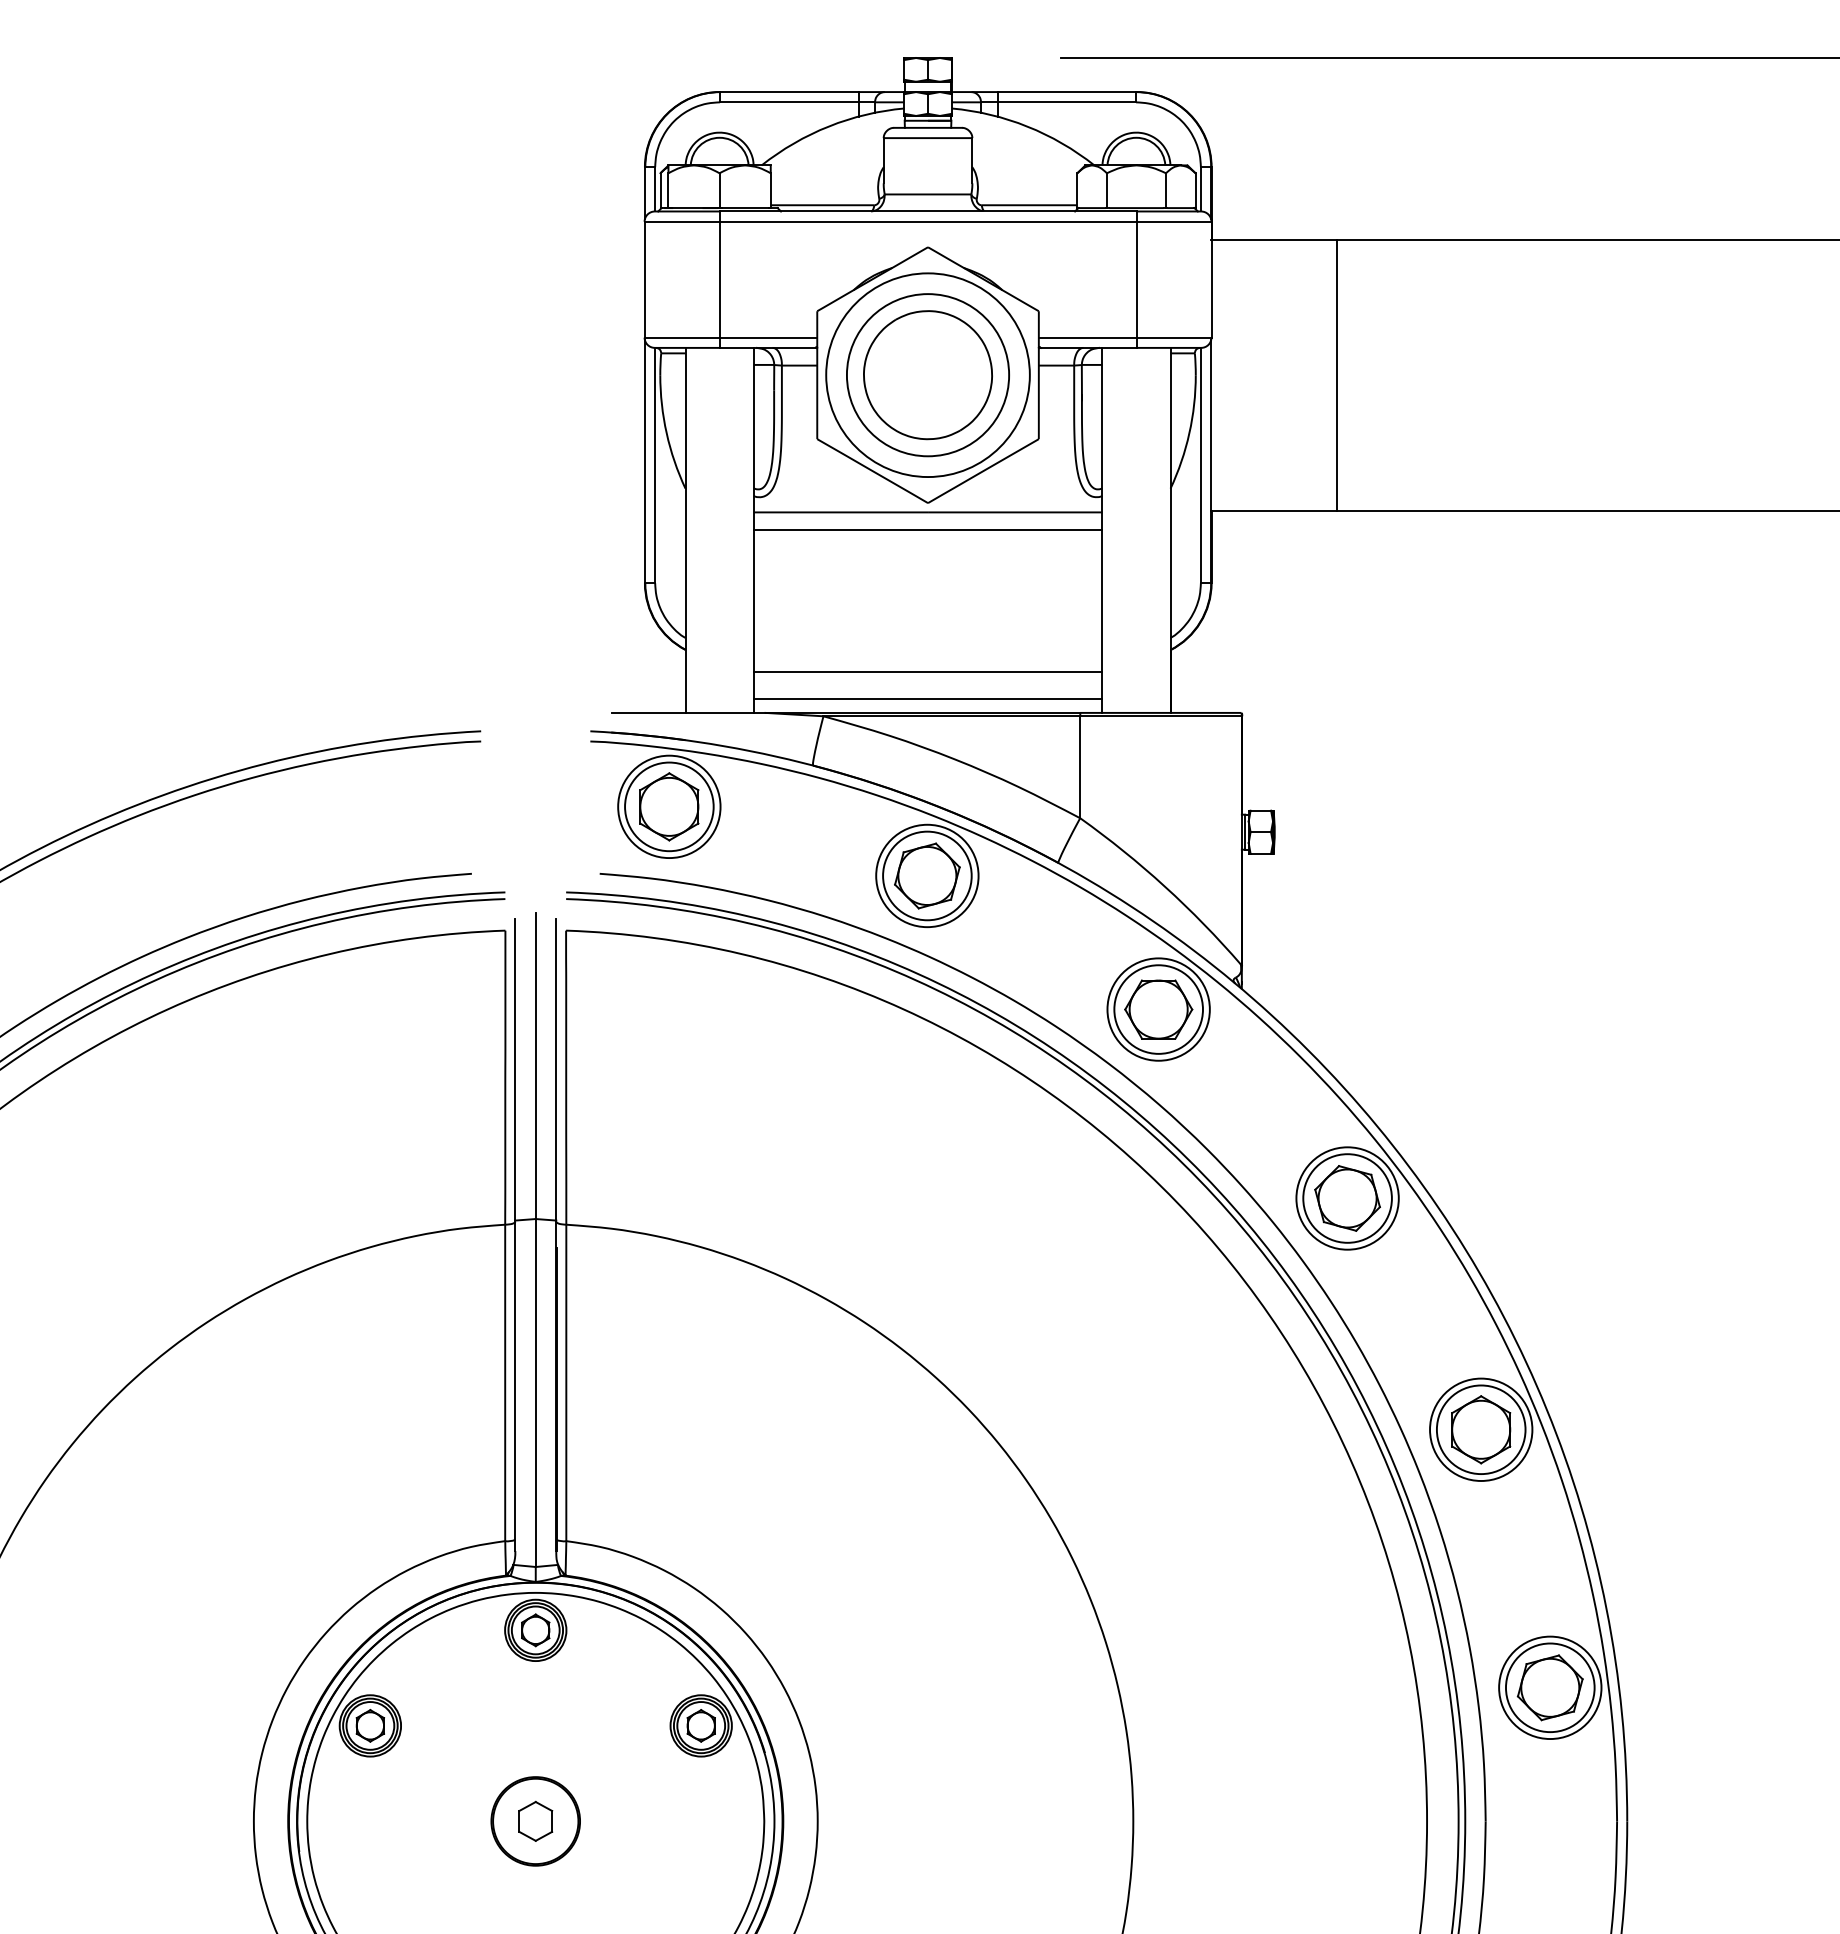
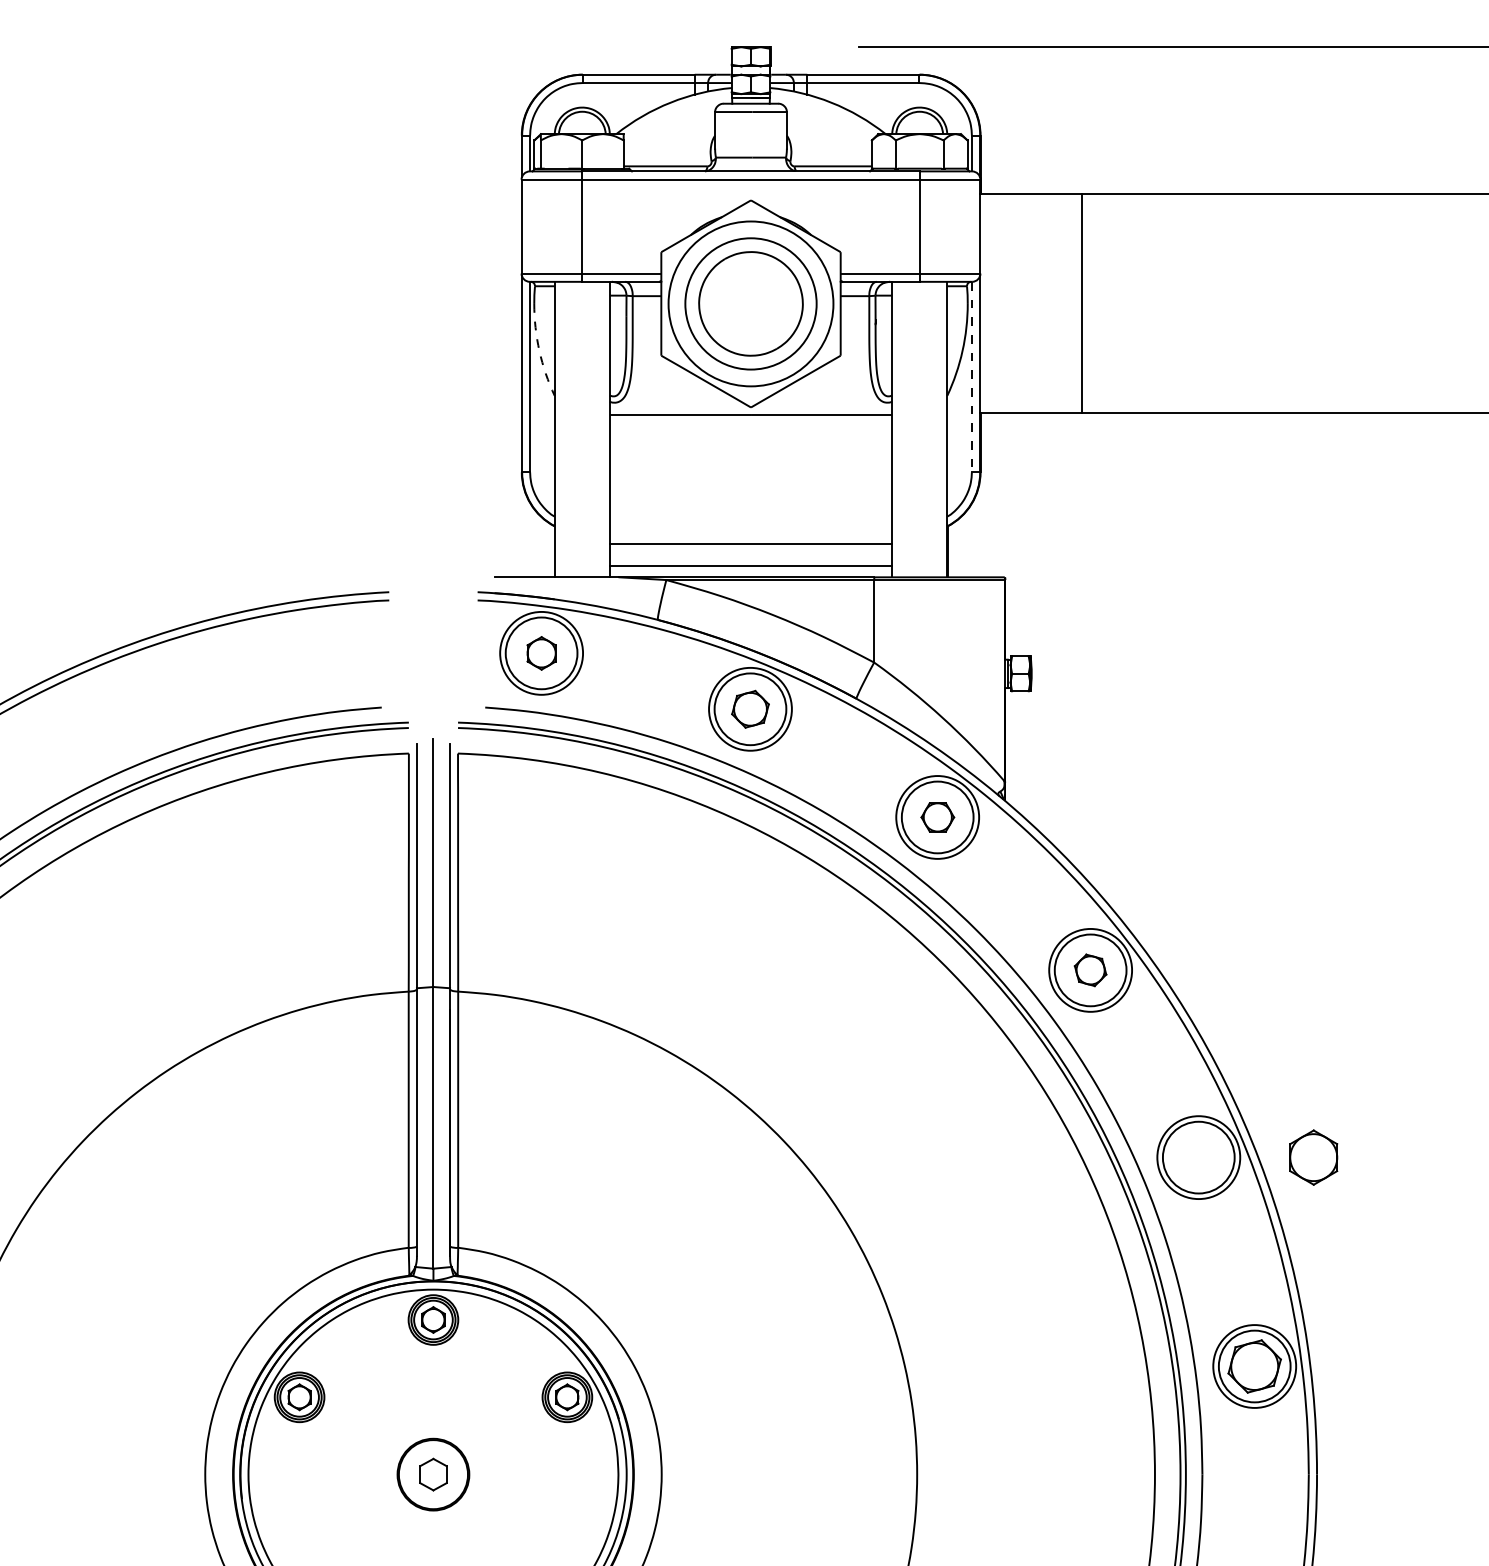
arc: (666, 433) -> (539, 351), solid -> dashed
line: (1200, 465) -> (971, 377), solid -> dashed
line: (927, 529) -> (750, 428), removed
part: (669, 806) -> (541, 653), size x0.6
part: (927, 875) -> (750, 708), size x0.7
part: (1158, 1009) -> (937, 817), size x0.6
part: (1347, 1198) -> (1090, 970), size x0.6
part: (1481, 1429) -> (1313, 1157), moved

